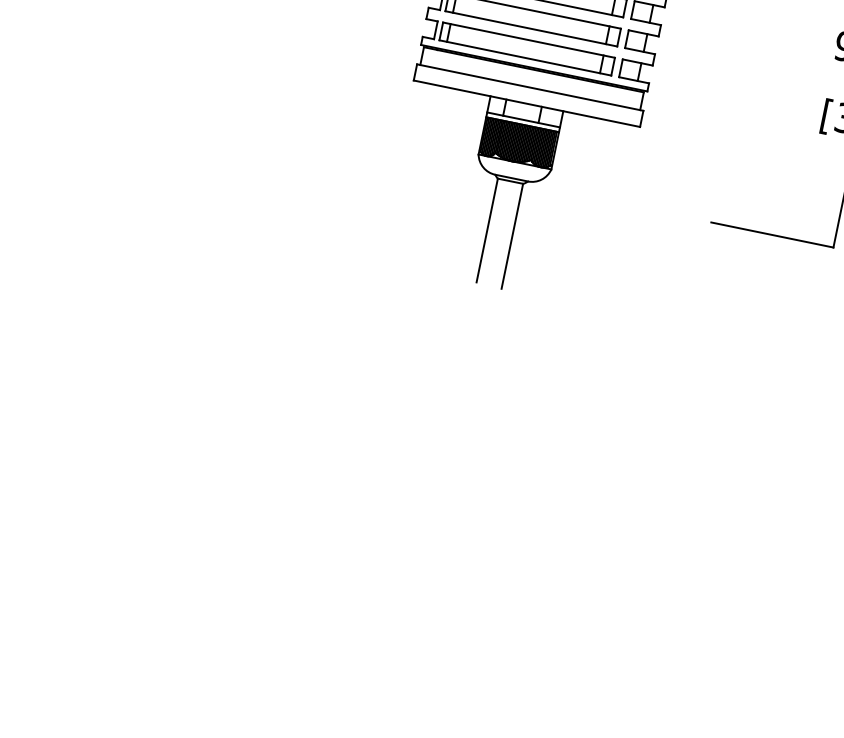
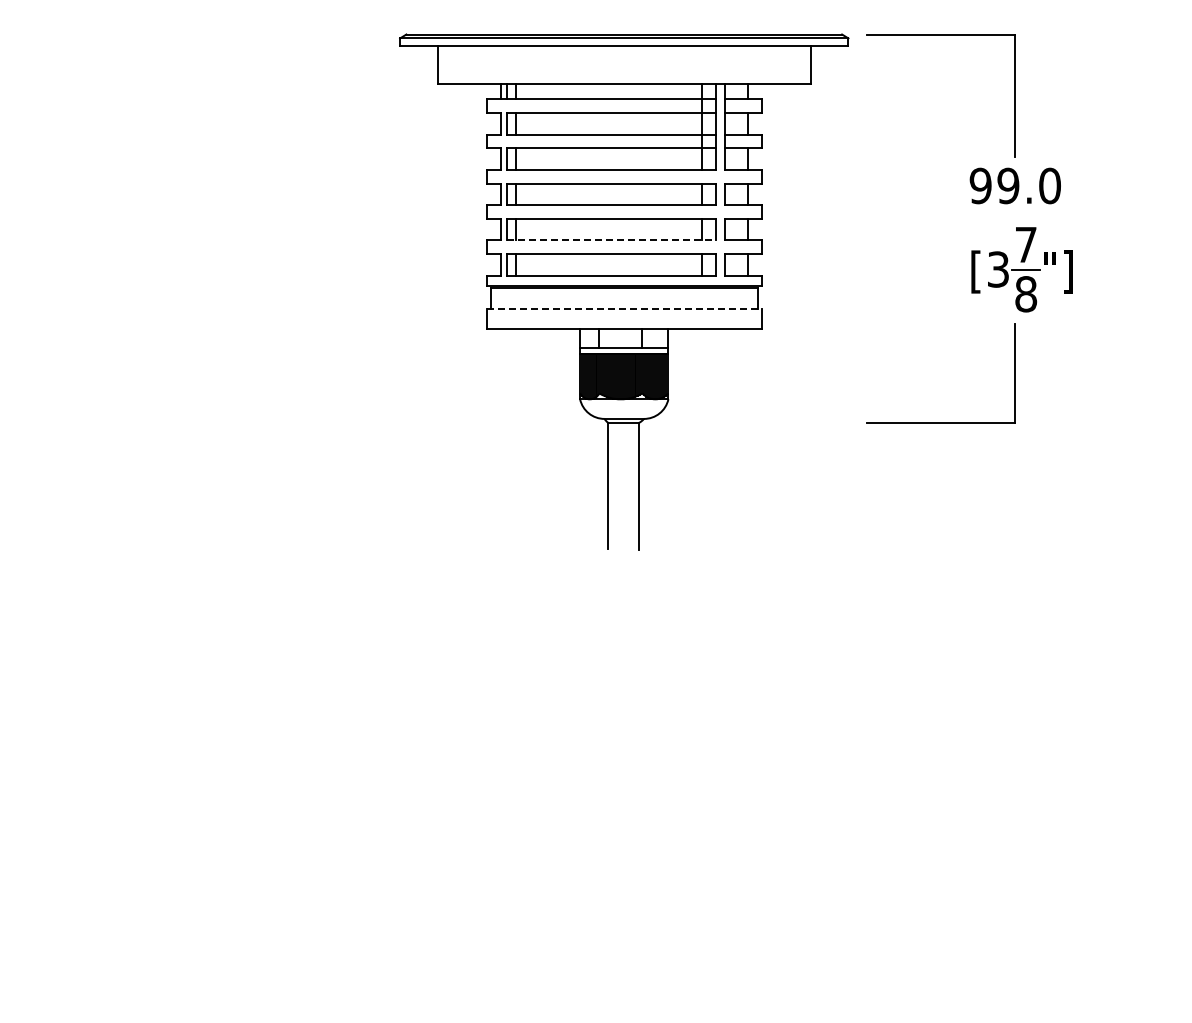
line: (532, 29) -> (612, 240), solid -> dashed
line: (530, 87) -> (624, 309), solid -> dashed

